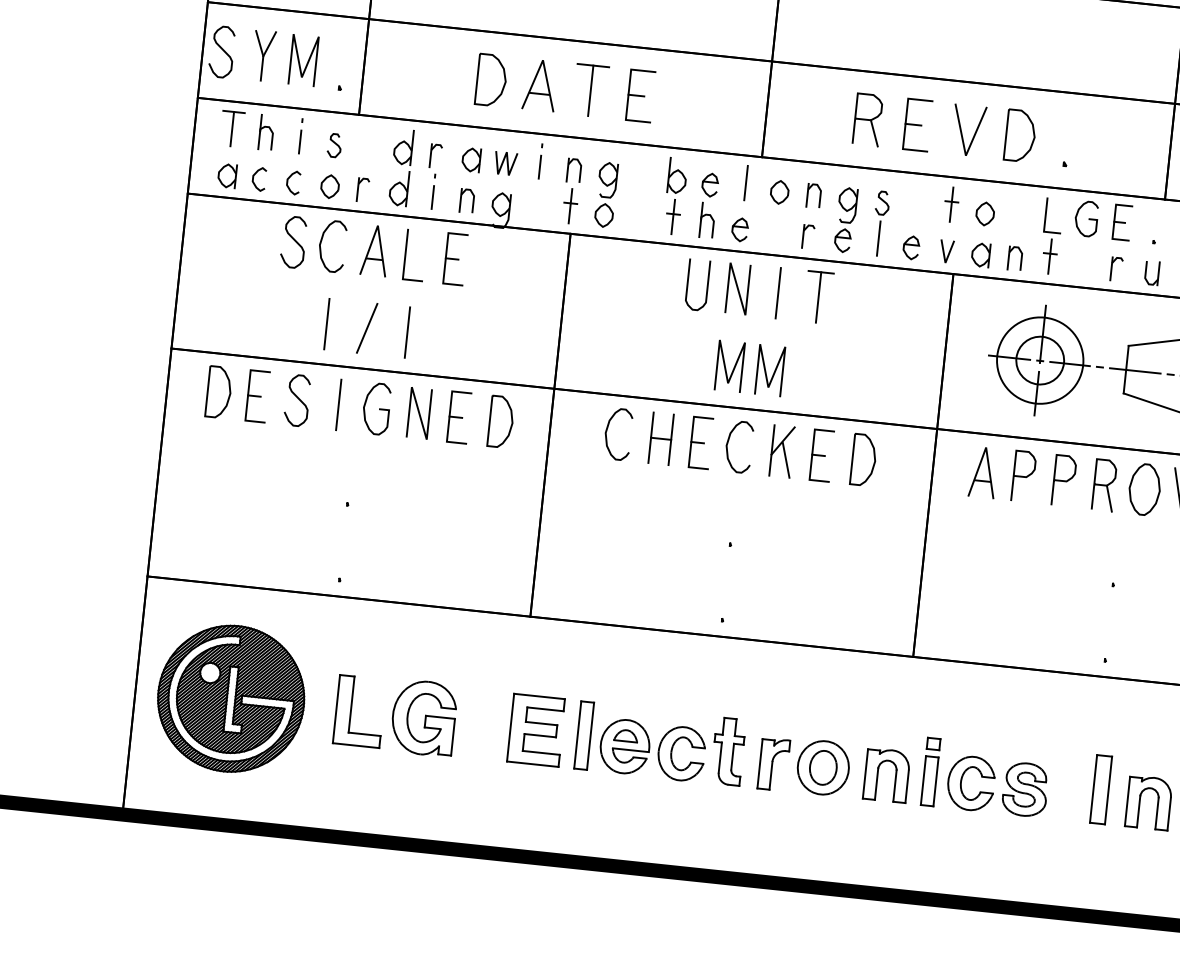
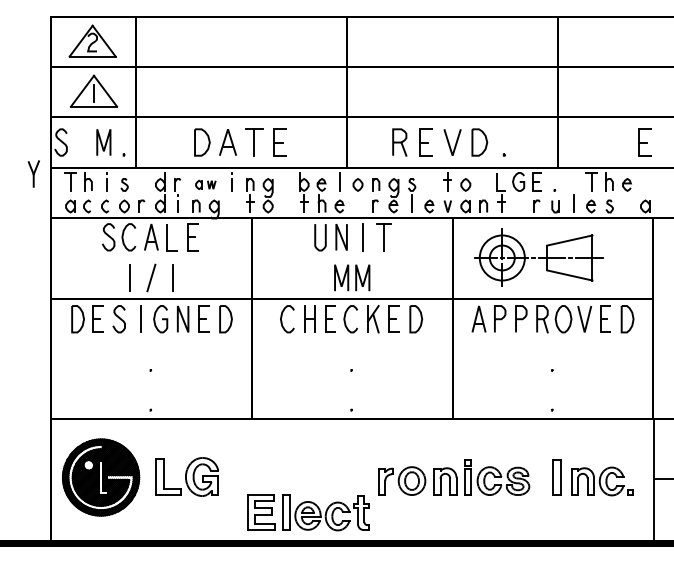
part: (263, 54) -> (33, 173), moved
part: (488, 161) -> (205, 184), size x0.7
part: (626, 740) -> (308, 512), moved

